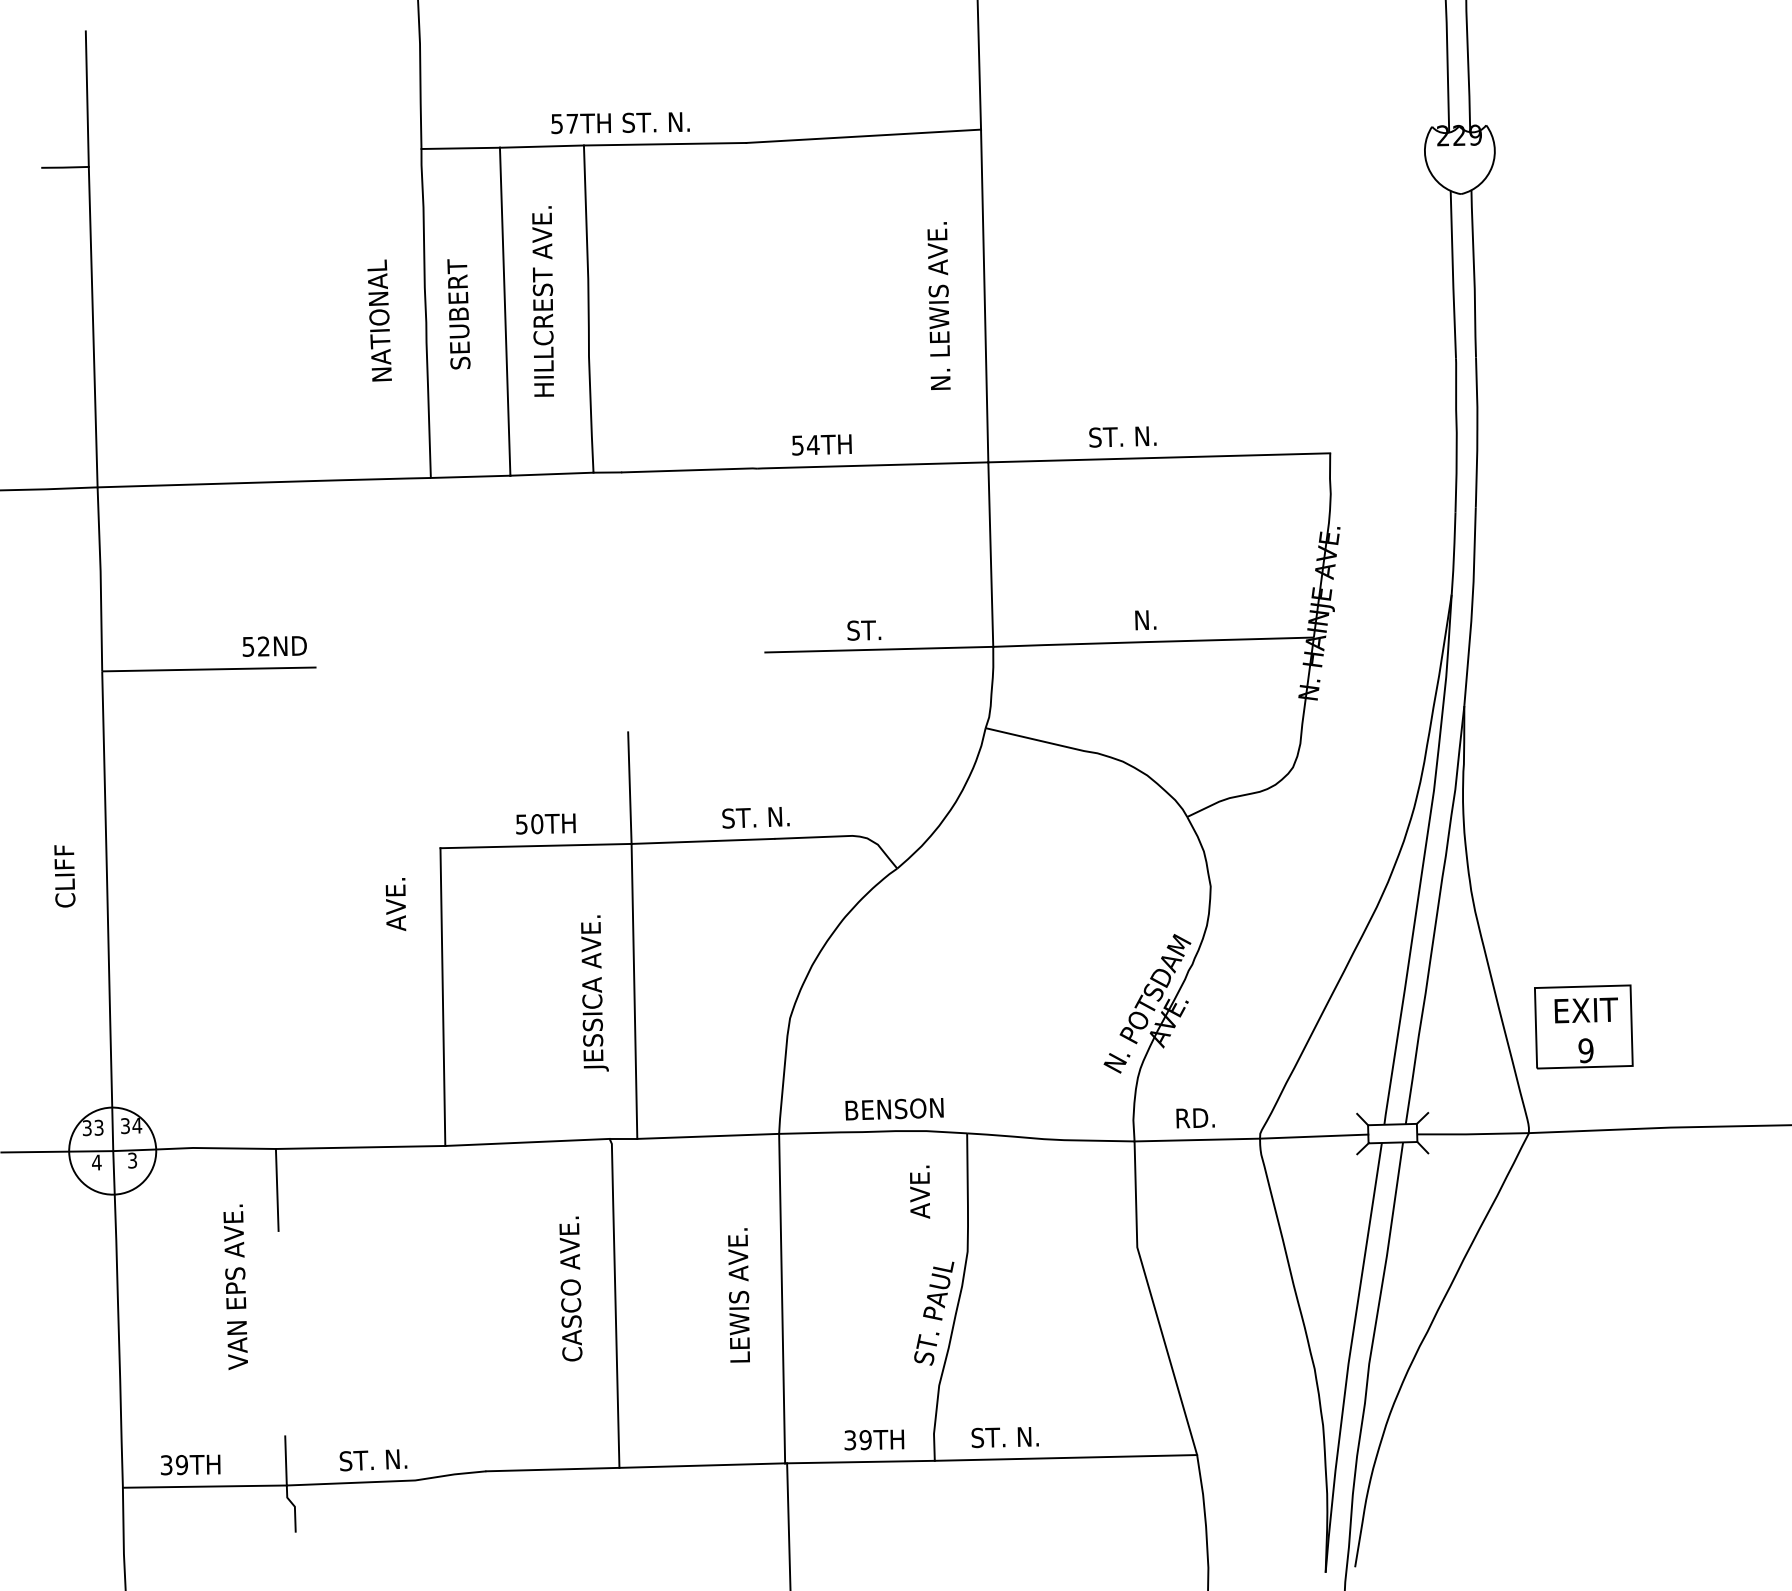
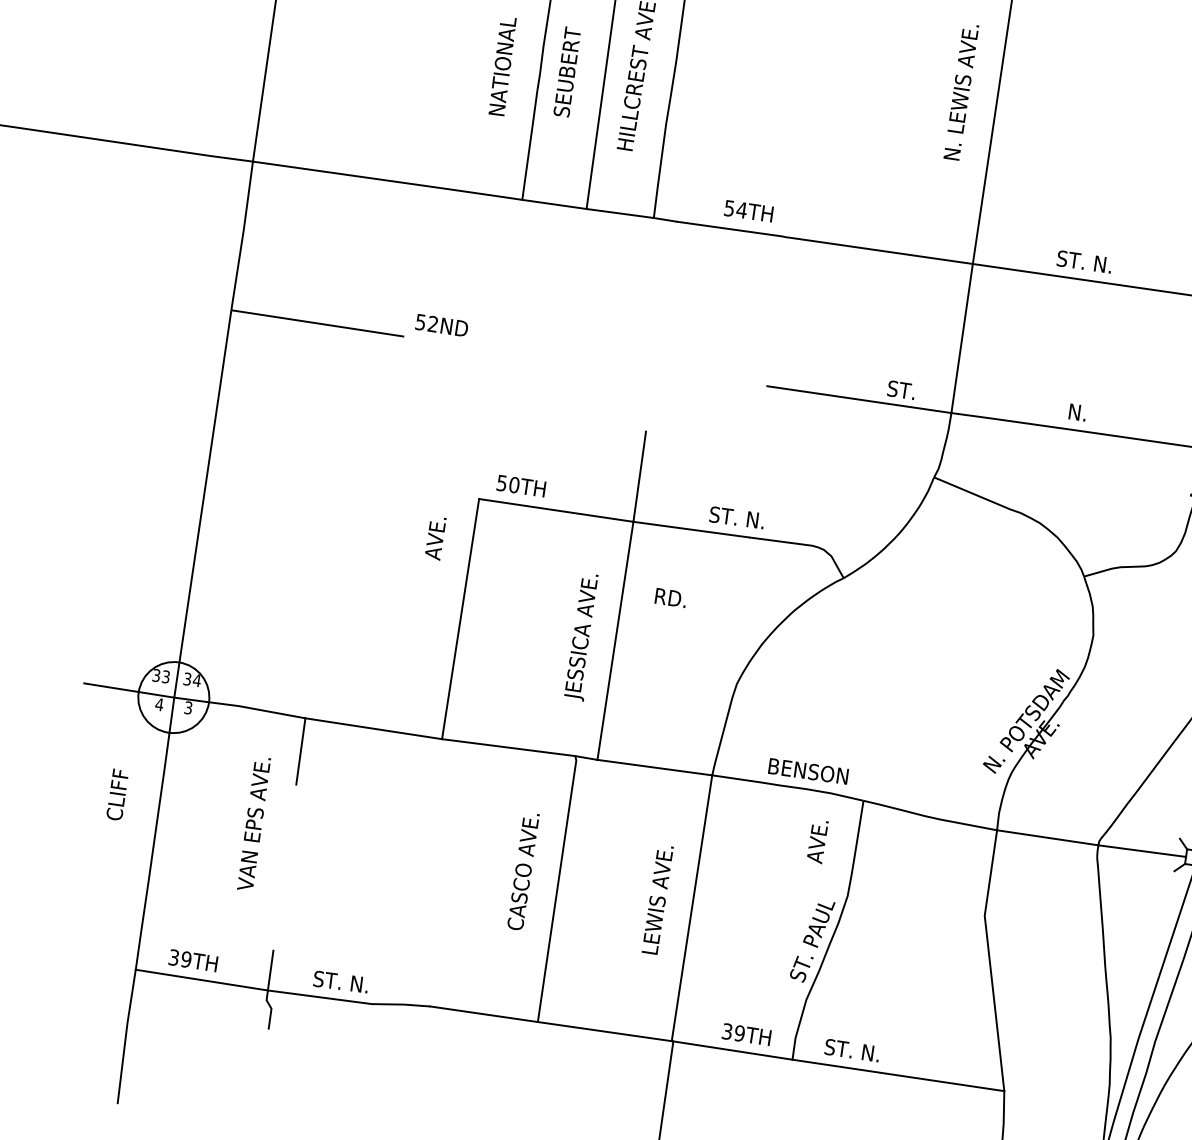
text: (938, 305) -> (961, 91), moved
text: (821, 444) -> (748, 210), moved
text: (864, 630) -> (901, 390), moved
text: (274, 646) -> (441, 325), moved
text: (545, 823) -> (521, 485), moved
text: (64, 876) -> (117, 795), moved
text: (1195, 1118) -> (670, 598), moved

